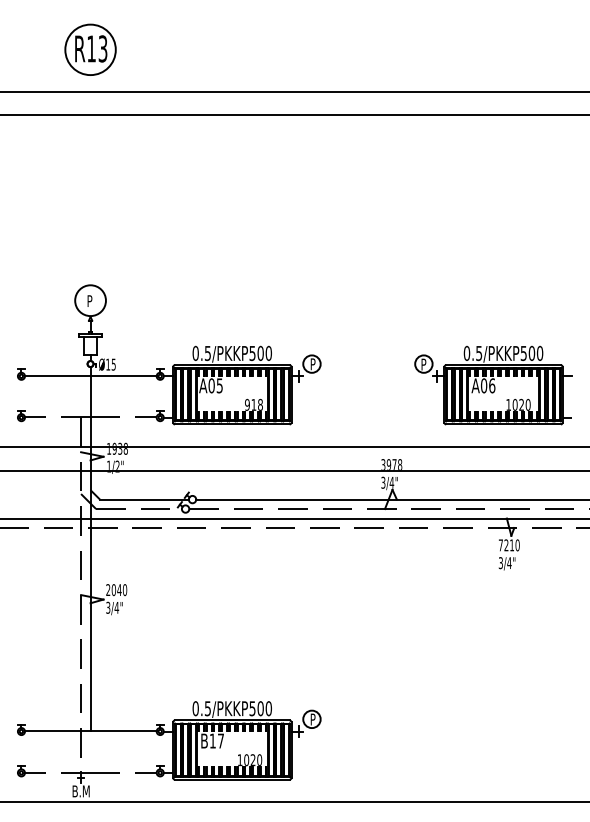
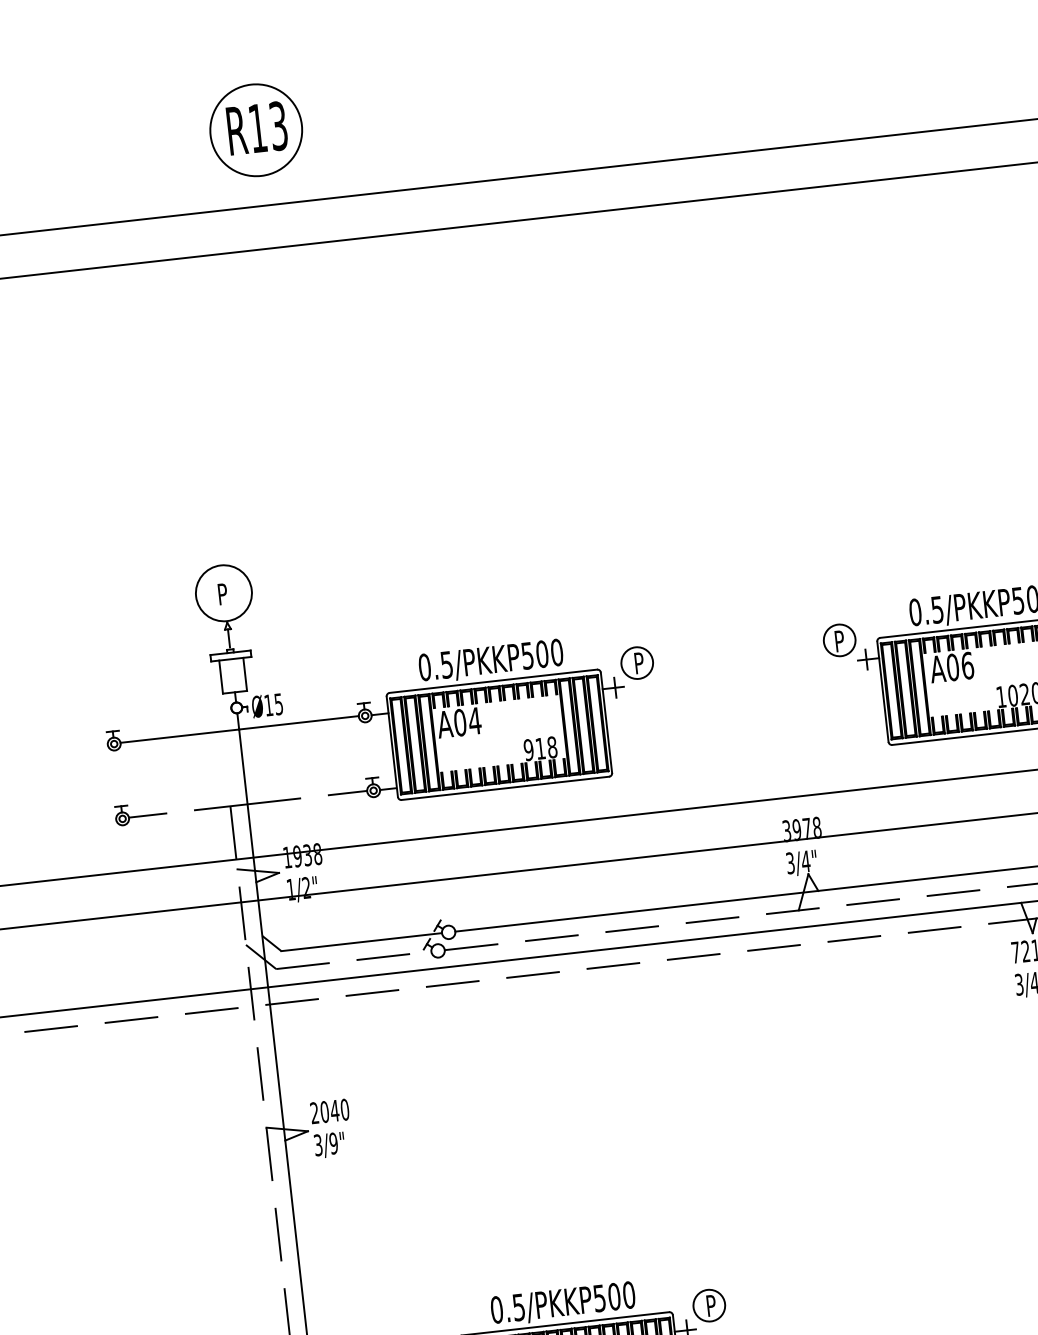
part: (90, 49) -> (256, 129), moved
text: (219, 385) -> (474, 720), A05 -> A04
text: (116, 607) -> (333, 1142), 3/4" -> 3/9"

